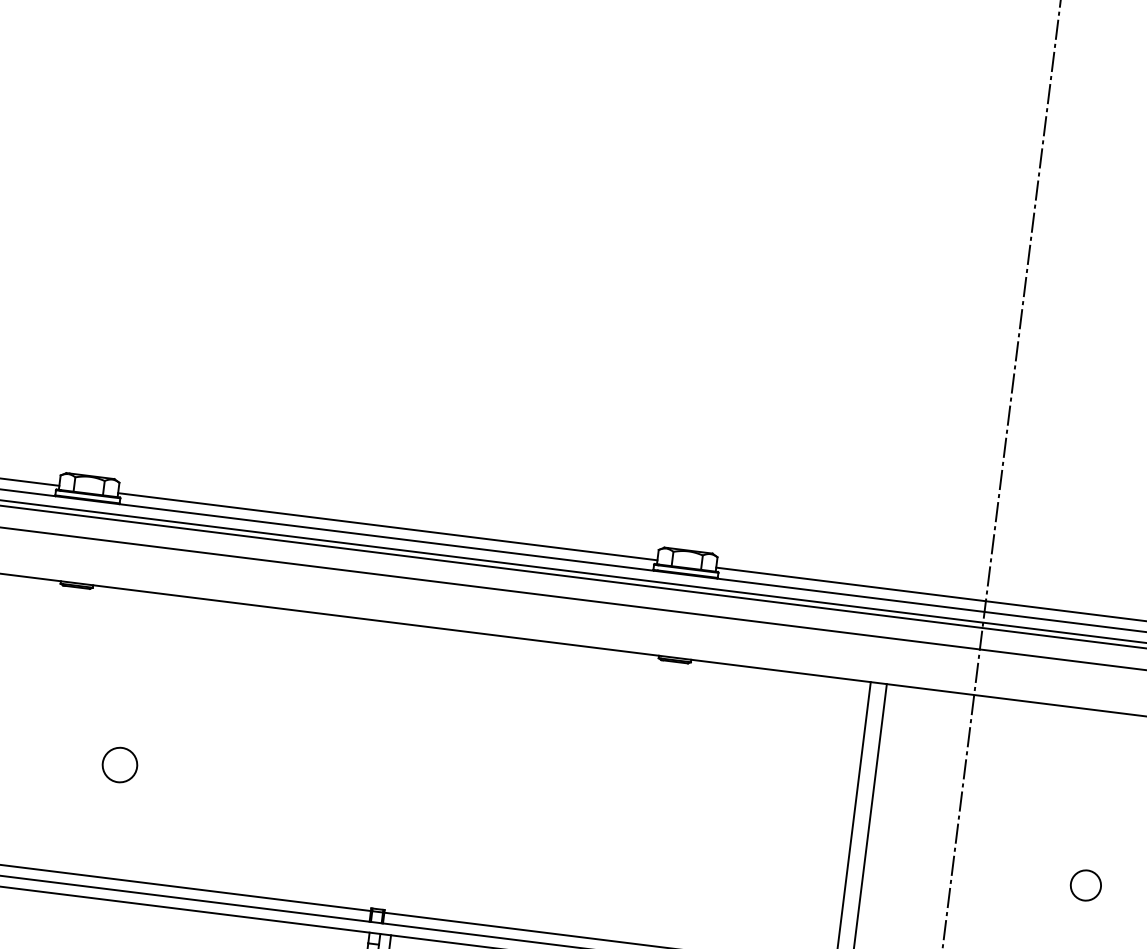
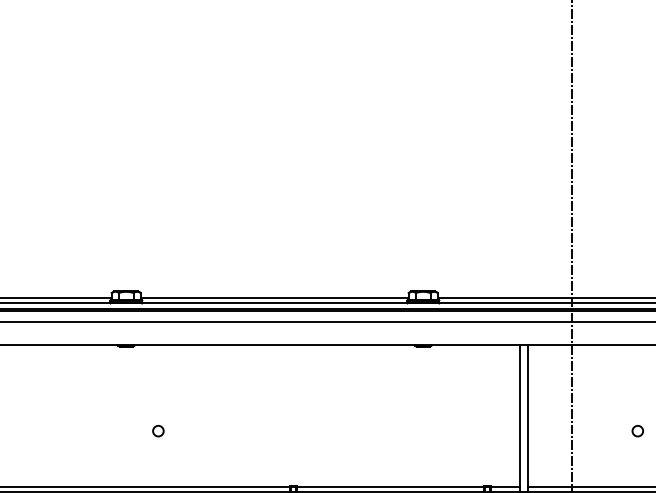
circle: (120, 766) -> (158, 431), size x0.62
circle: (1084, 886) -> (637, 431), size x0.71

